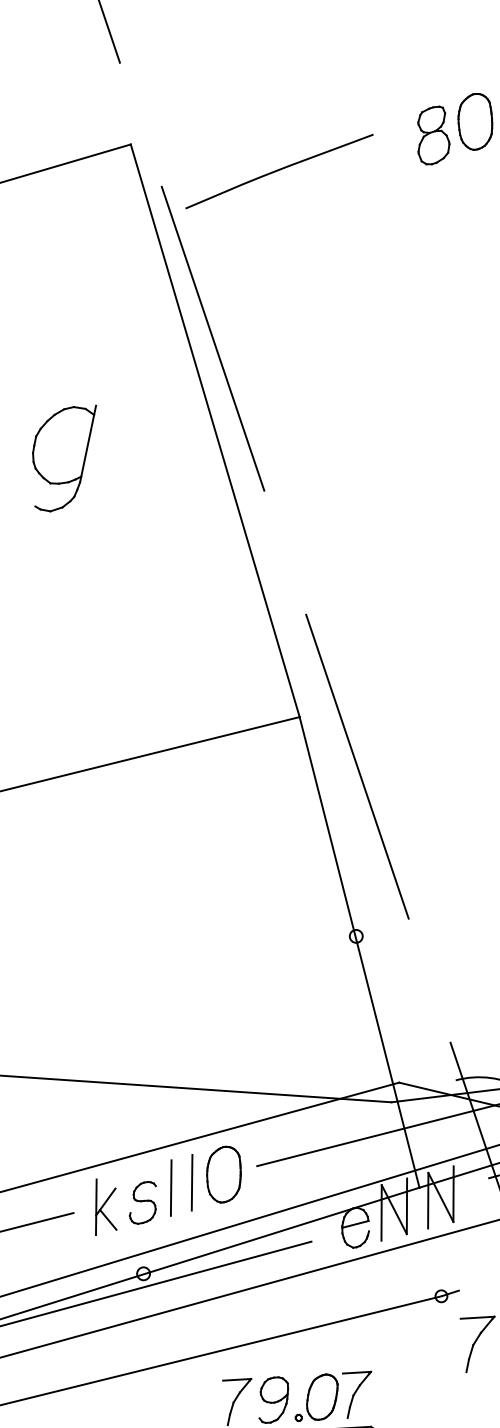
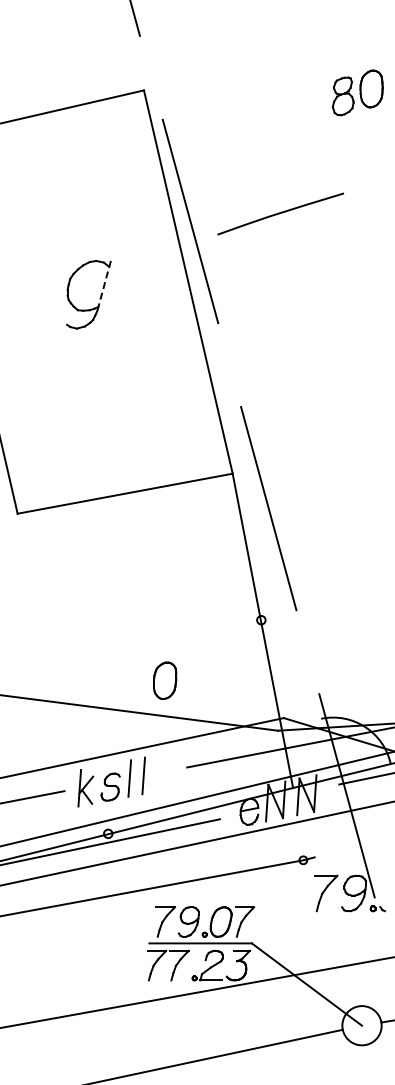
curve: (279, 170) -> (280, 213), moved
line: (88, 443) -> (104, 285), solid -> dashed
part: (224, 1174) -> (165, 680), moved

